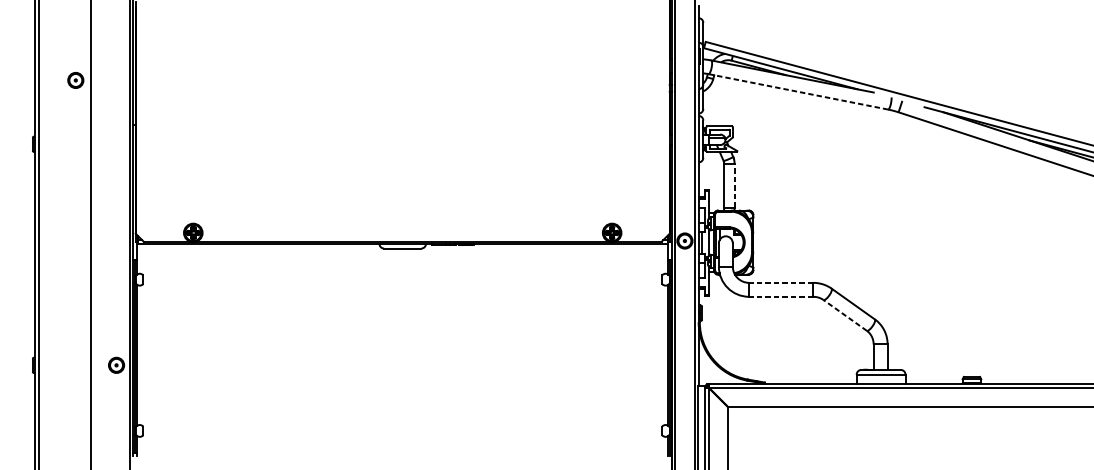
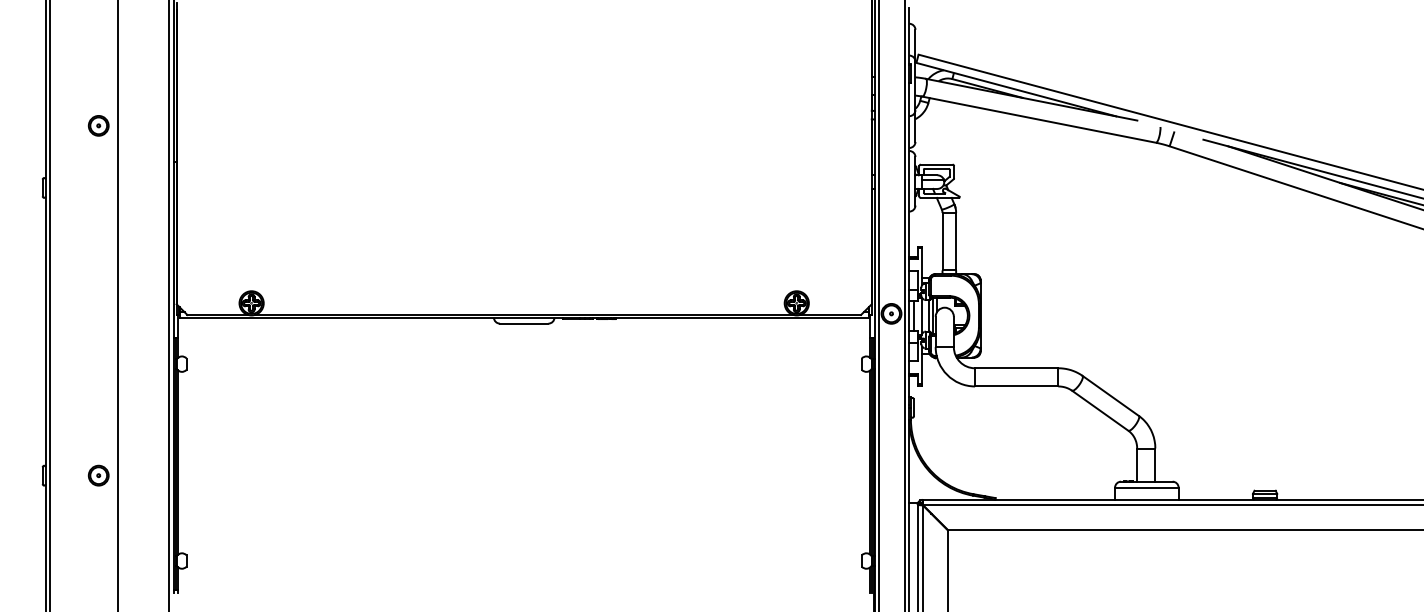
part: (75, 80) -> (98, 125), moved
line: (797, 91) -> (1038, 119), dashed -> solid
line: (734, 185) -> (956, 241), dashed -> solid
line: (780, 283) -> (1016, 368), dashed -> solid
line: (780, 296) -> (1016, 386), dashed -> solid
line: (845, 315) -> (1100, 410), dashed -> solid
part: (116, 365) -> (98, 475), moved

